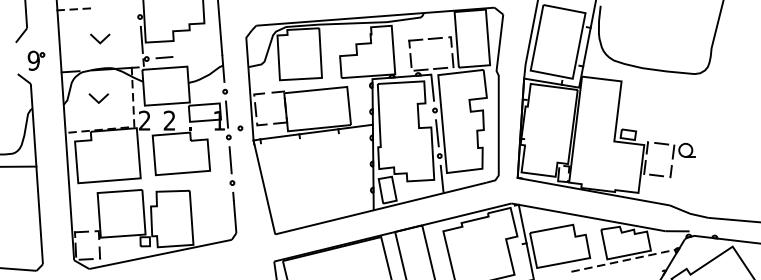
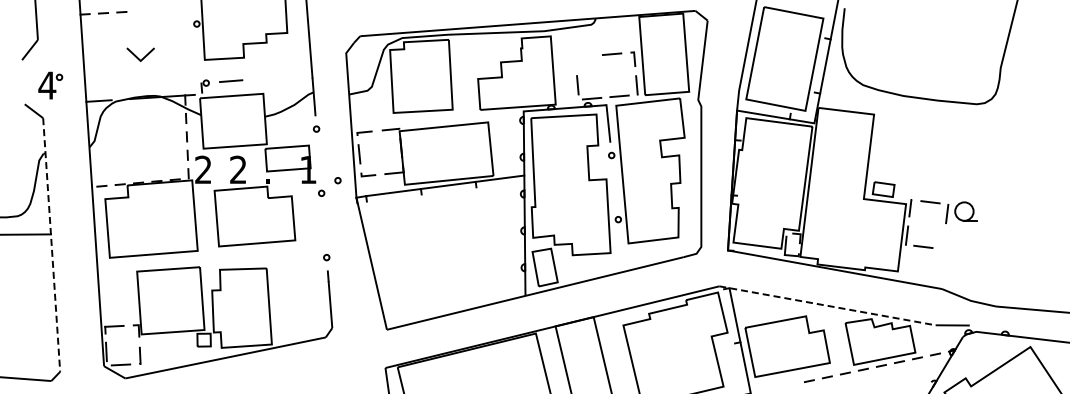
line: (141, 39) -> (198, 55), removed
part: (415, 42) -> (584, 60), removed
text: (33, 60) -> (47, 85), 9 -> 4
line: (96, 99) -> (135, 140), removed
line: (226, 114) -> (318, 160), removed
line: (437, 133) -> (614, 187), removed
line: (230, 160) -> (323, 225), removed
line: (670, 171) -> (943, 241), removed
line: (36, 174) -> (51, 245), solid -> dashed
line: (441, 178) -> (621, 251), removed
line: (588, 217) -> (827, 305), solid -> dashed

